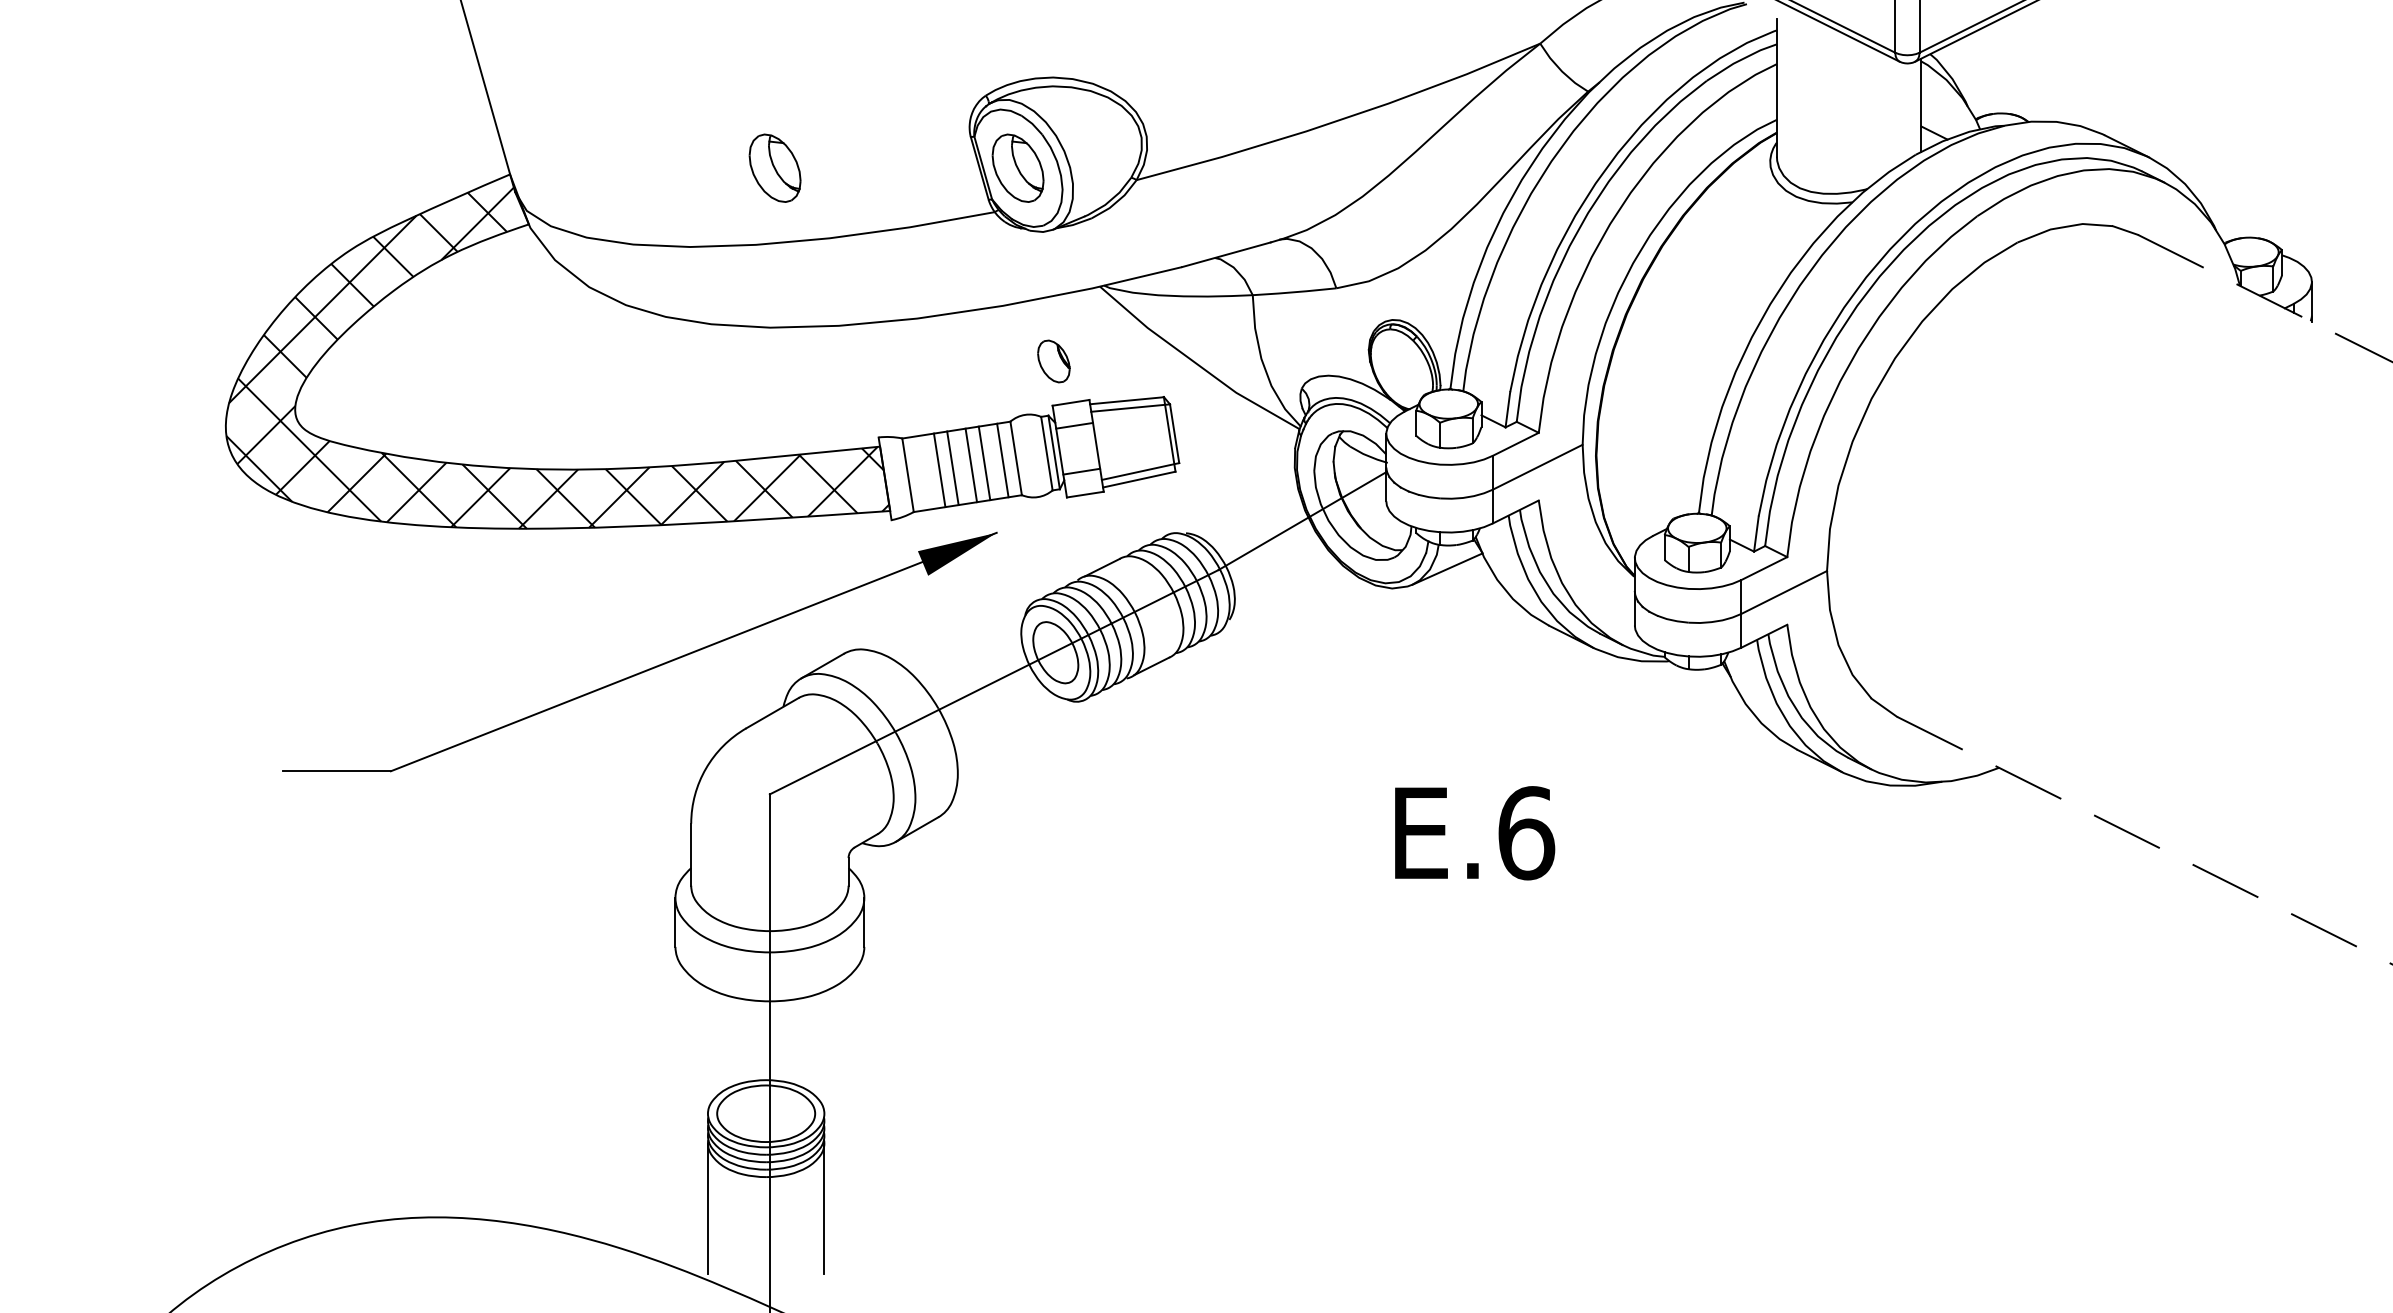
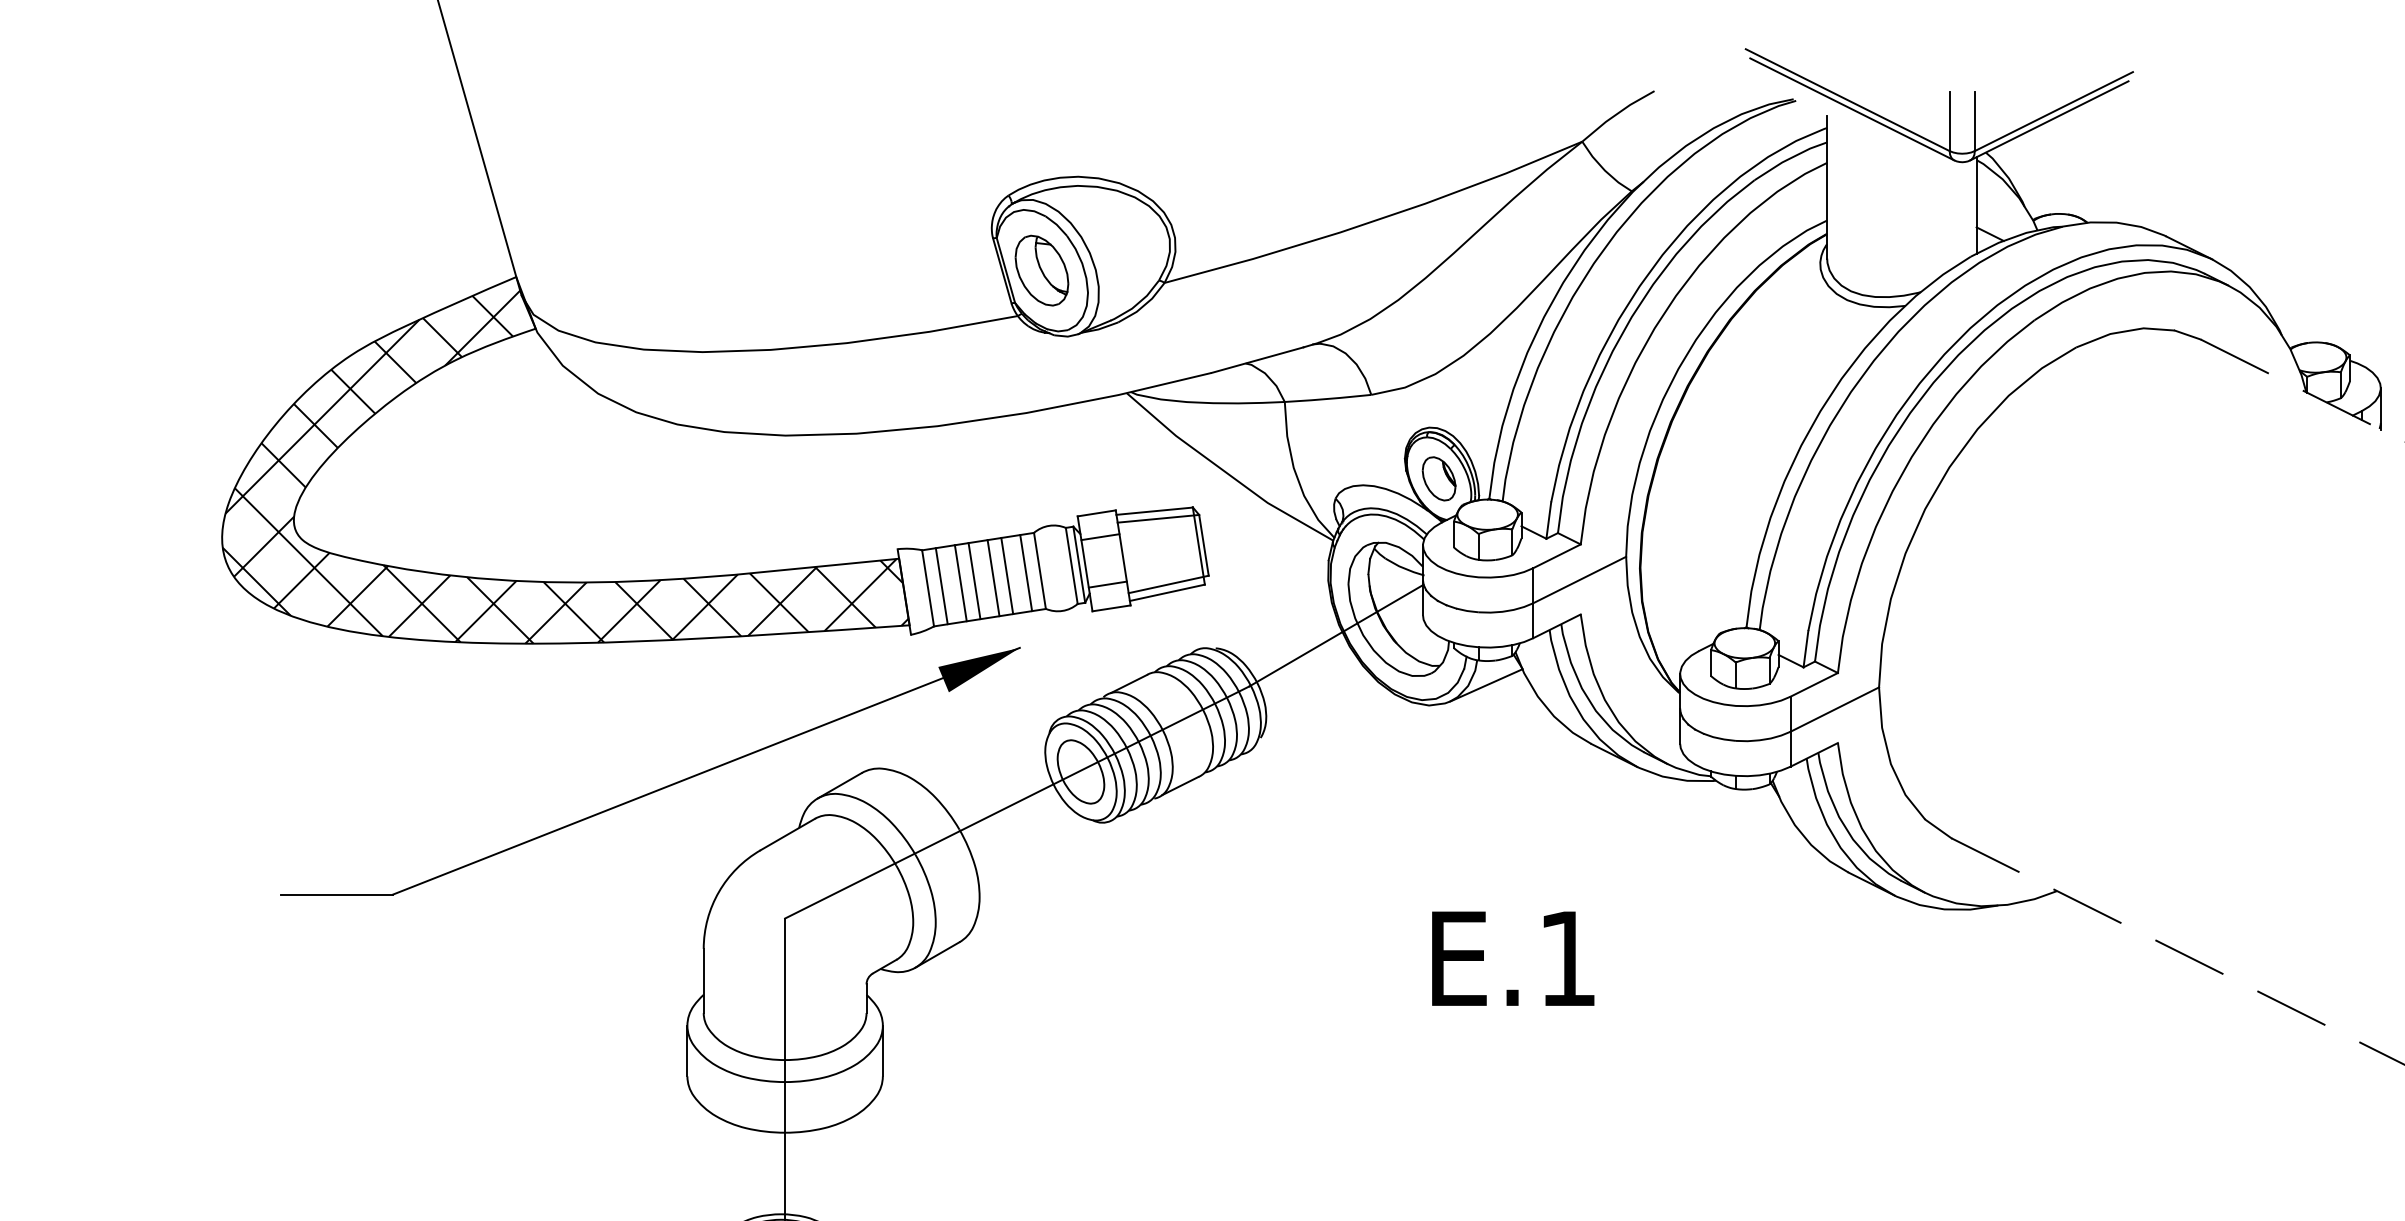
part: (774, 167) -> (789, 269), removed
part: (1053, 361) -> (1438, 478), moved
line: (921, 472) -> (942, 585), added
text: (1526, 833) -> (1568, 959), E.6 -> E.1

